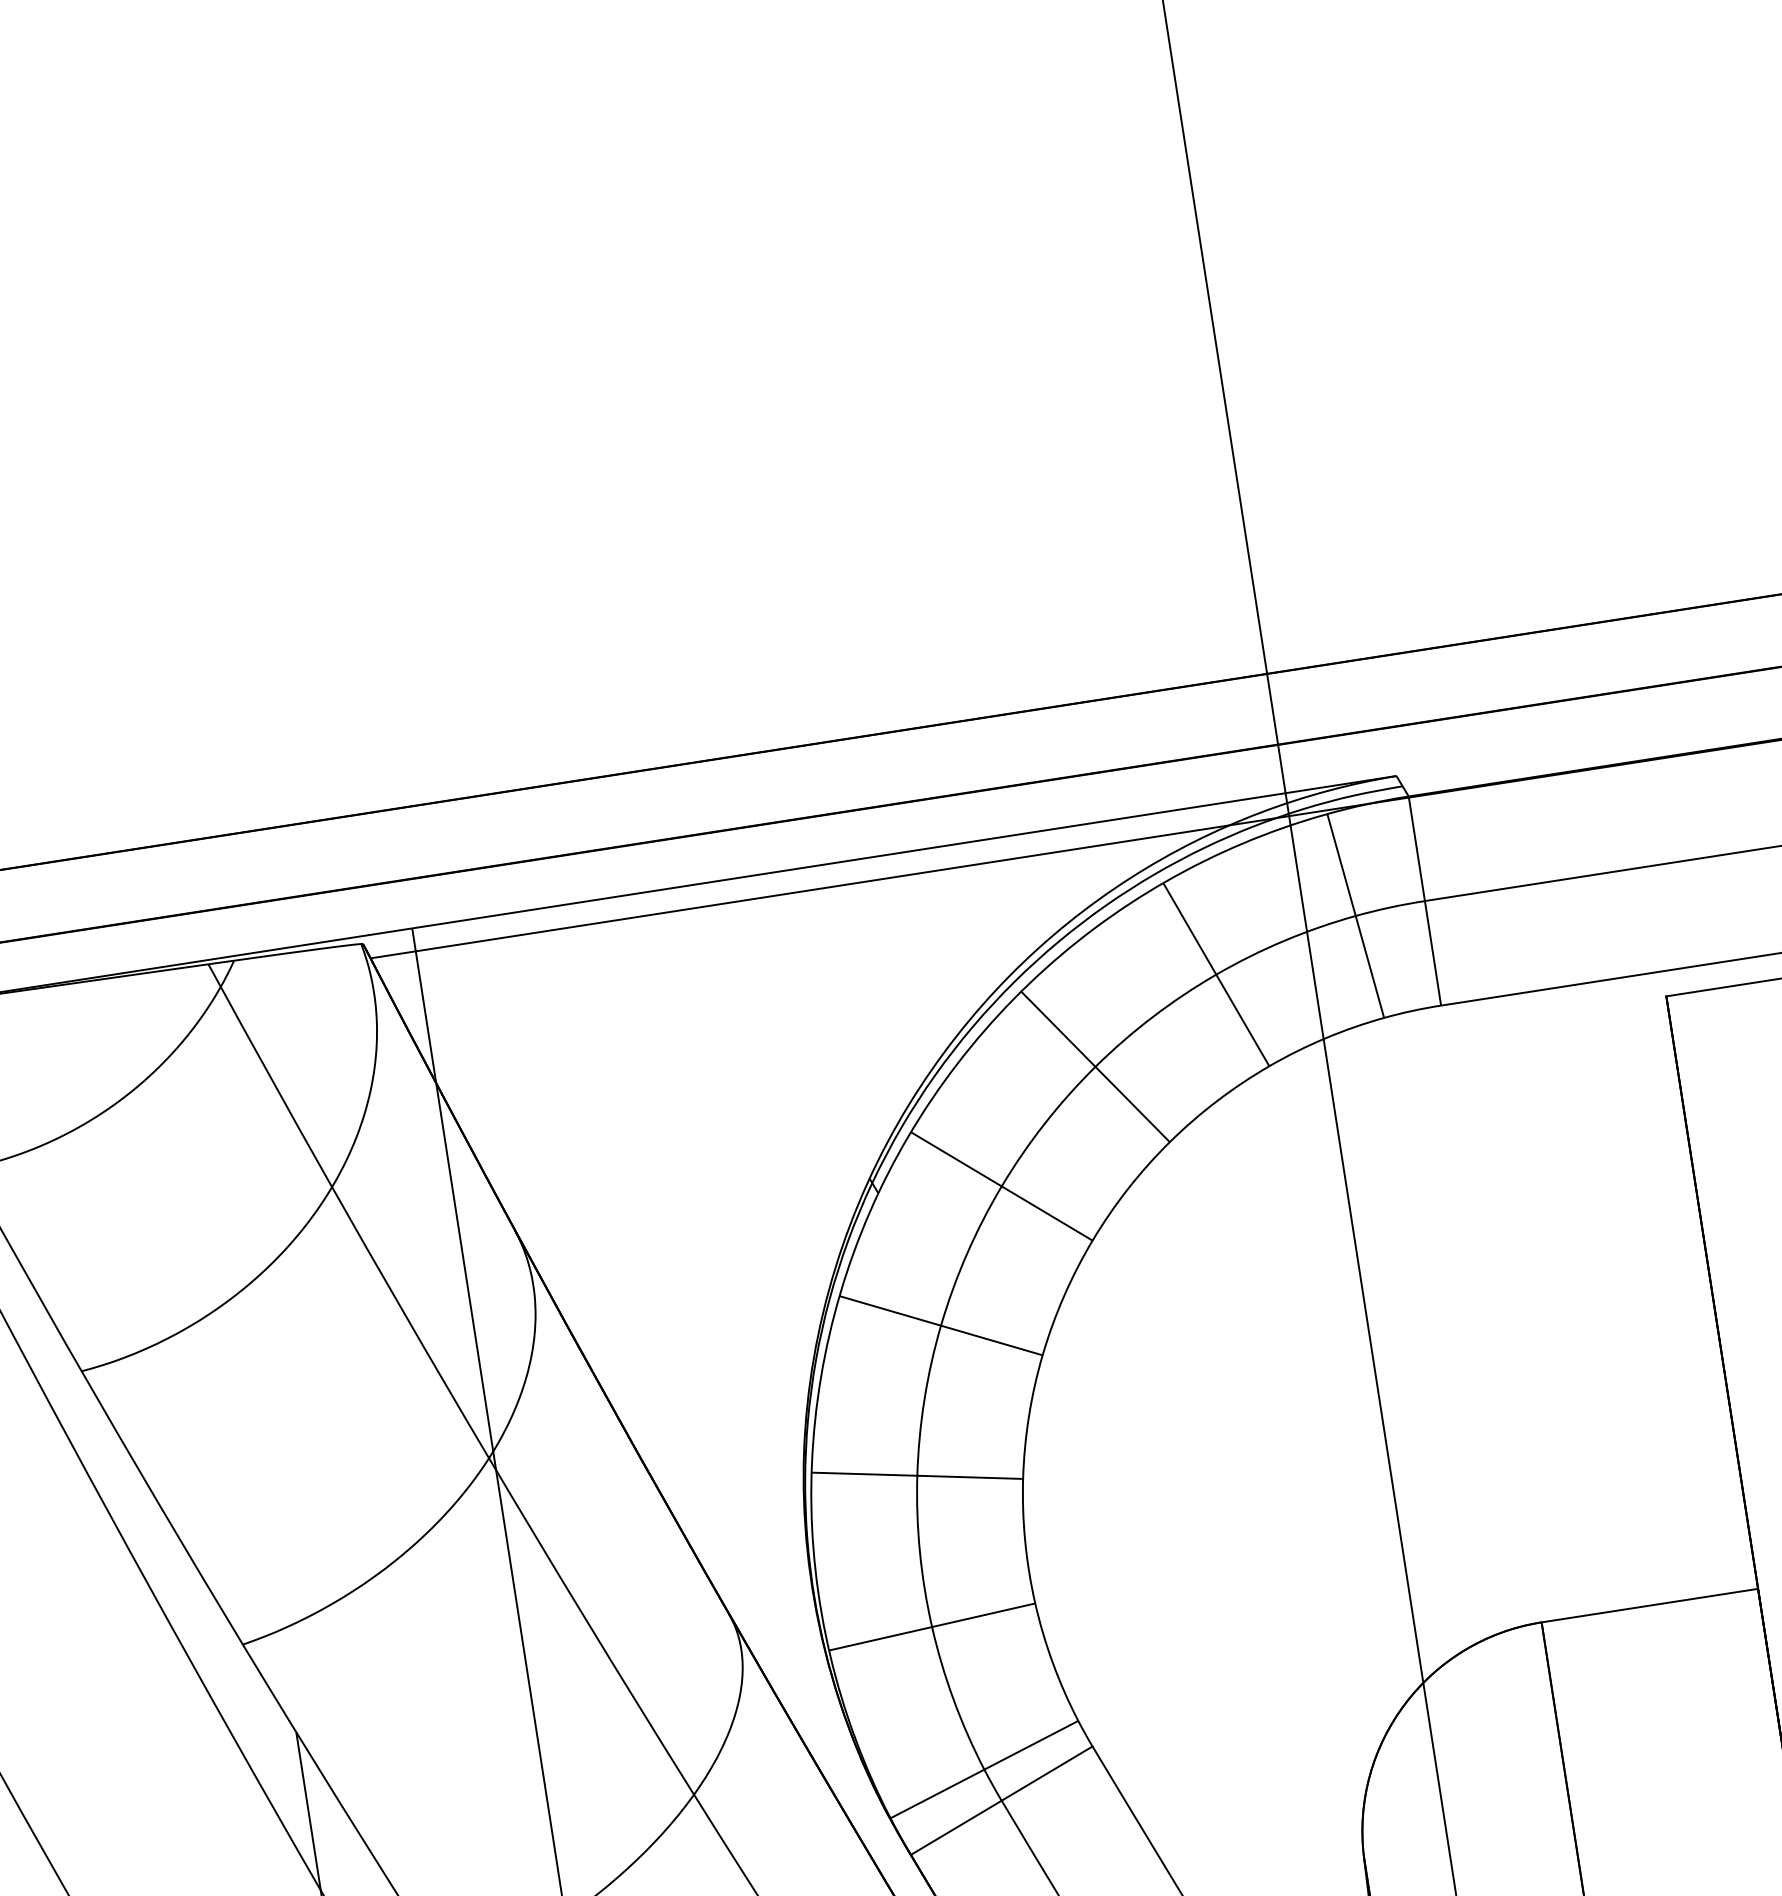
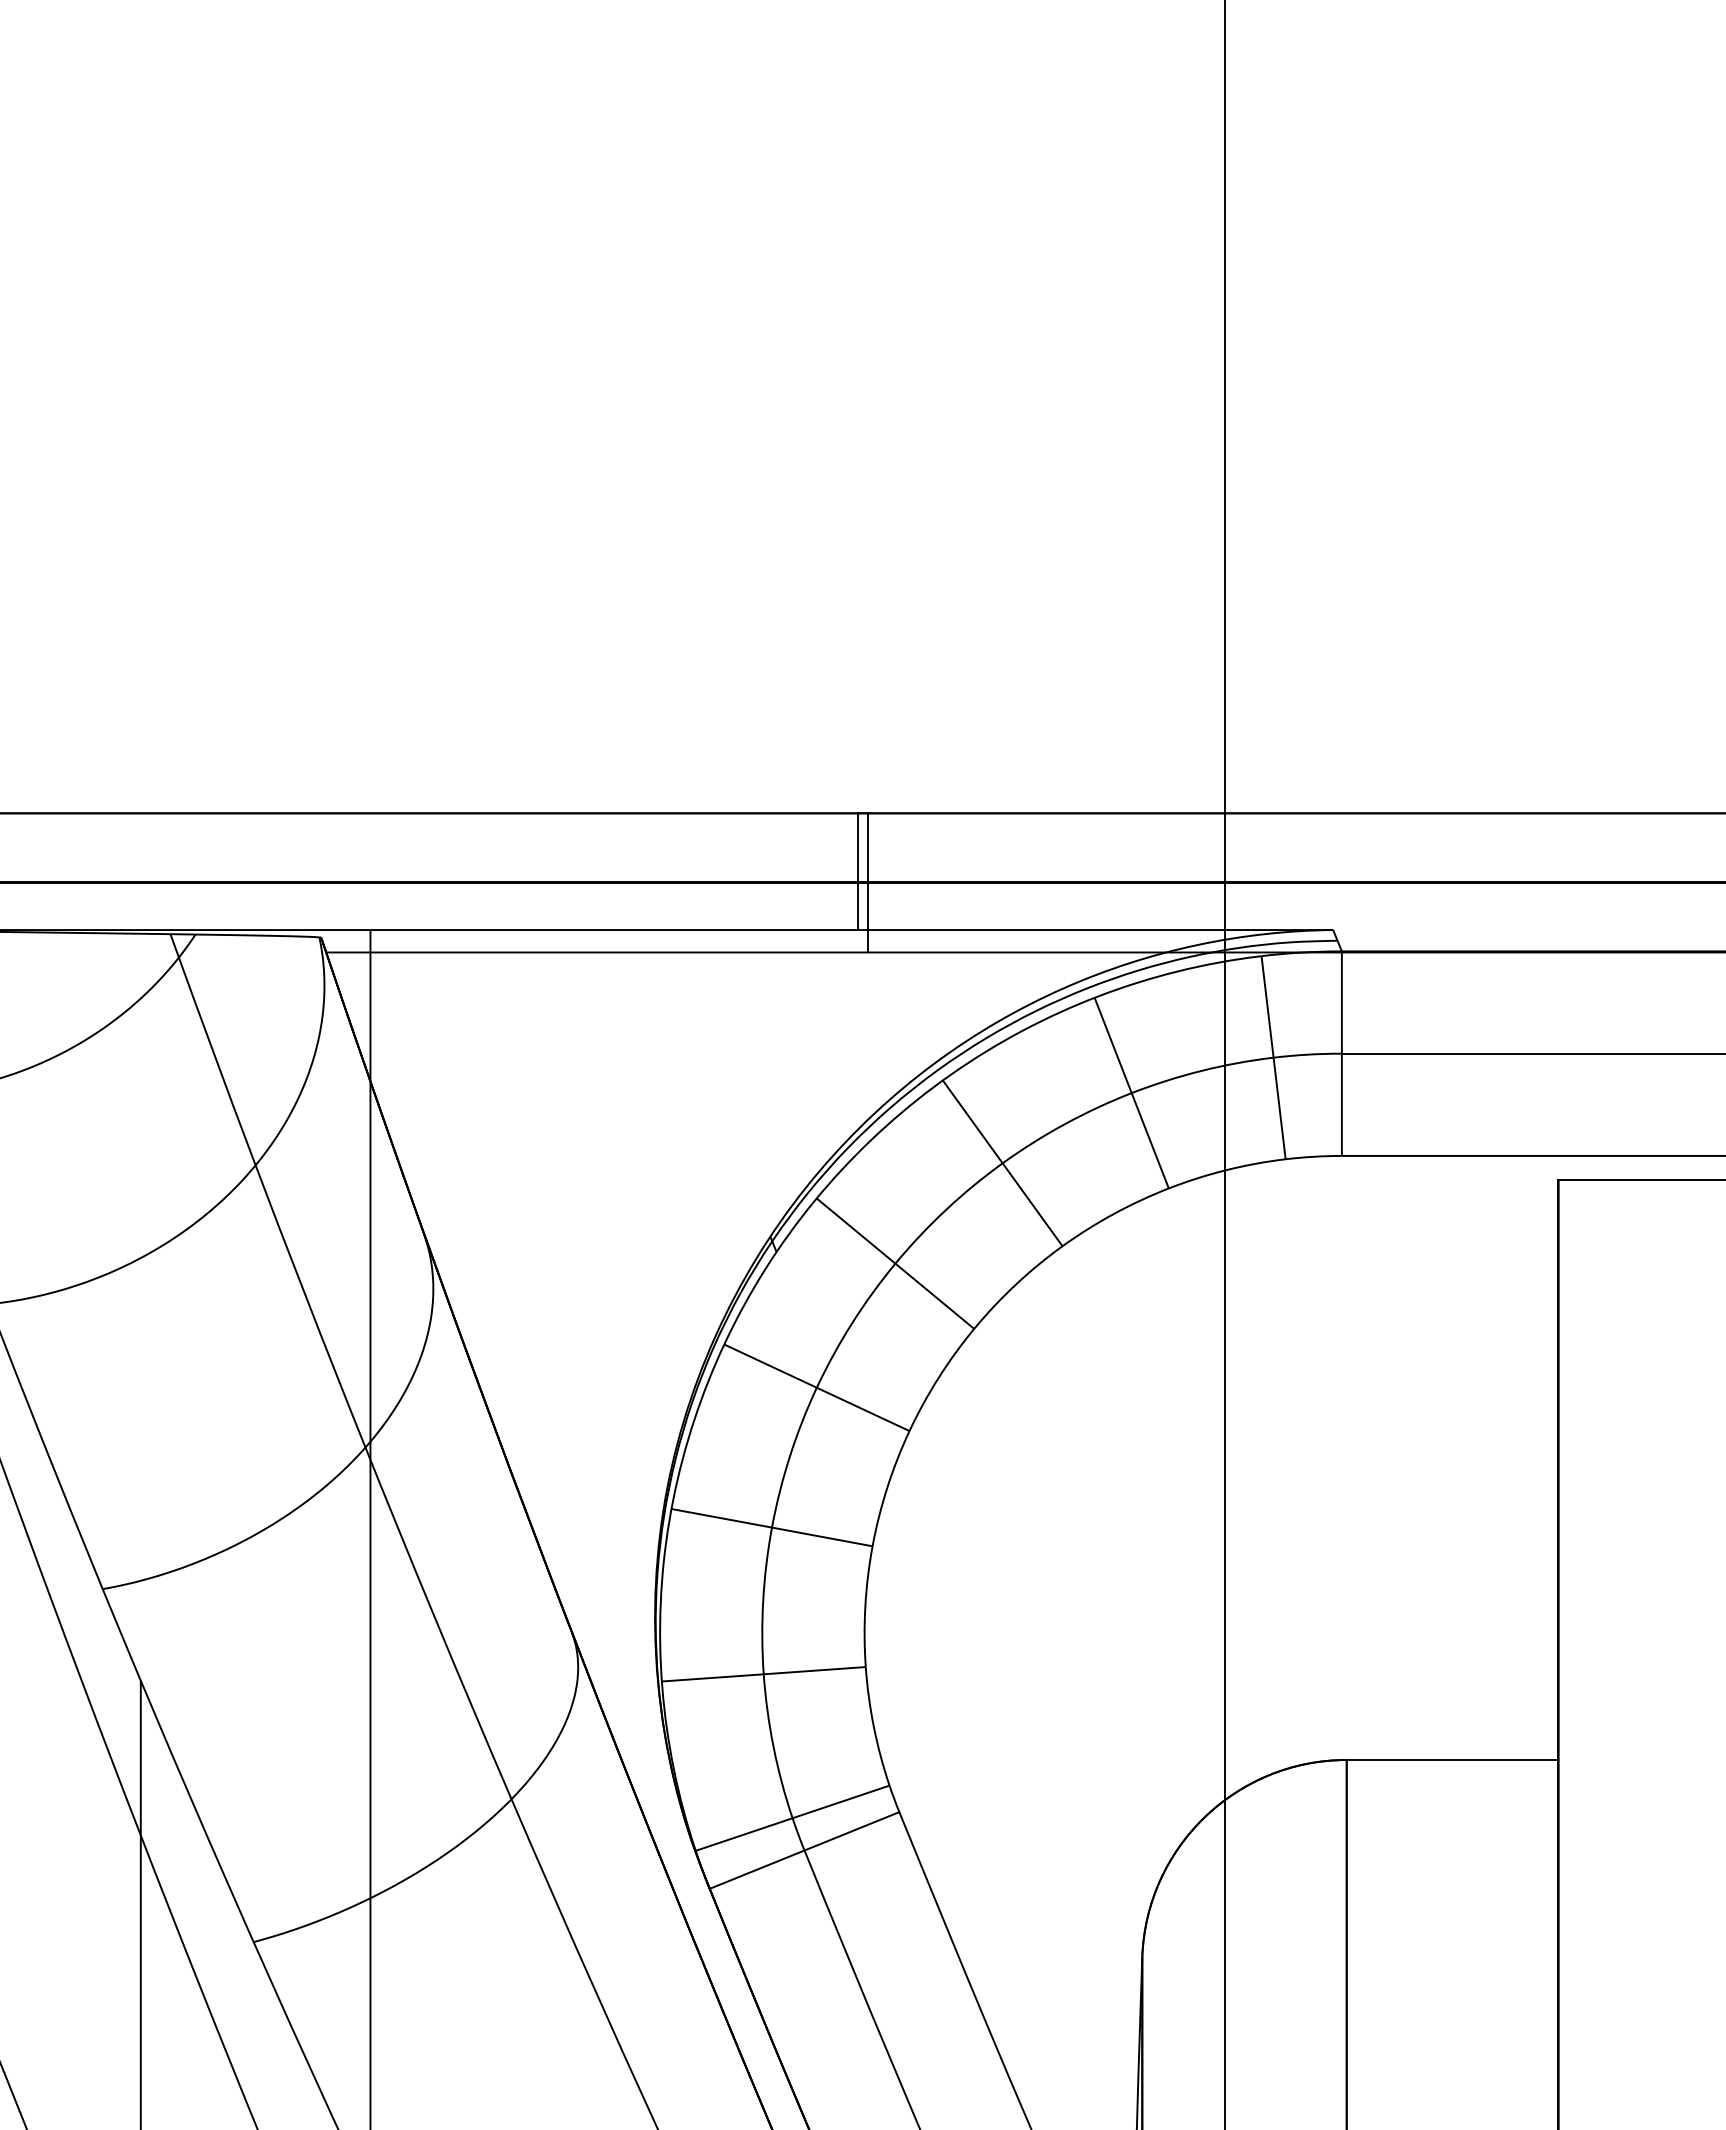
line: (901, 791) -> (858, 871), added
line: (912, 801) -> (867, 882), added

